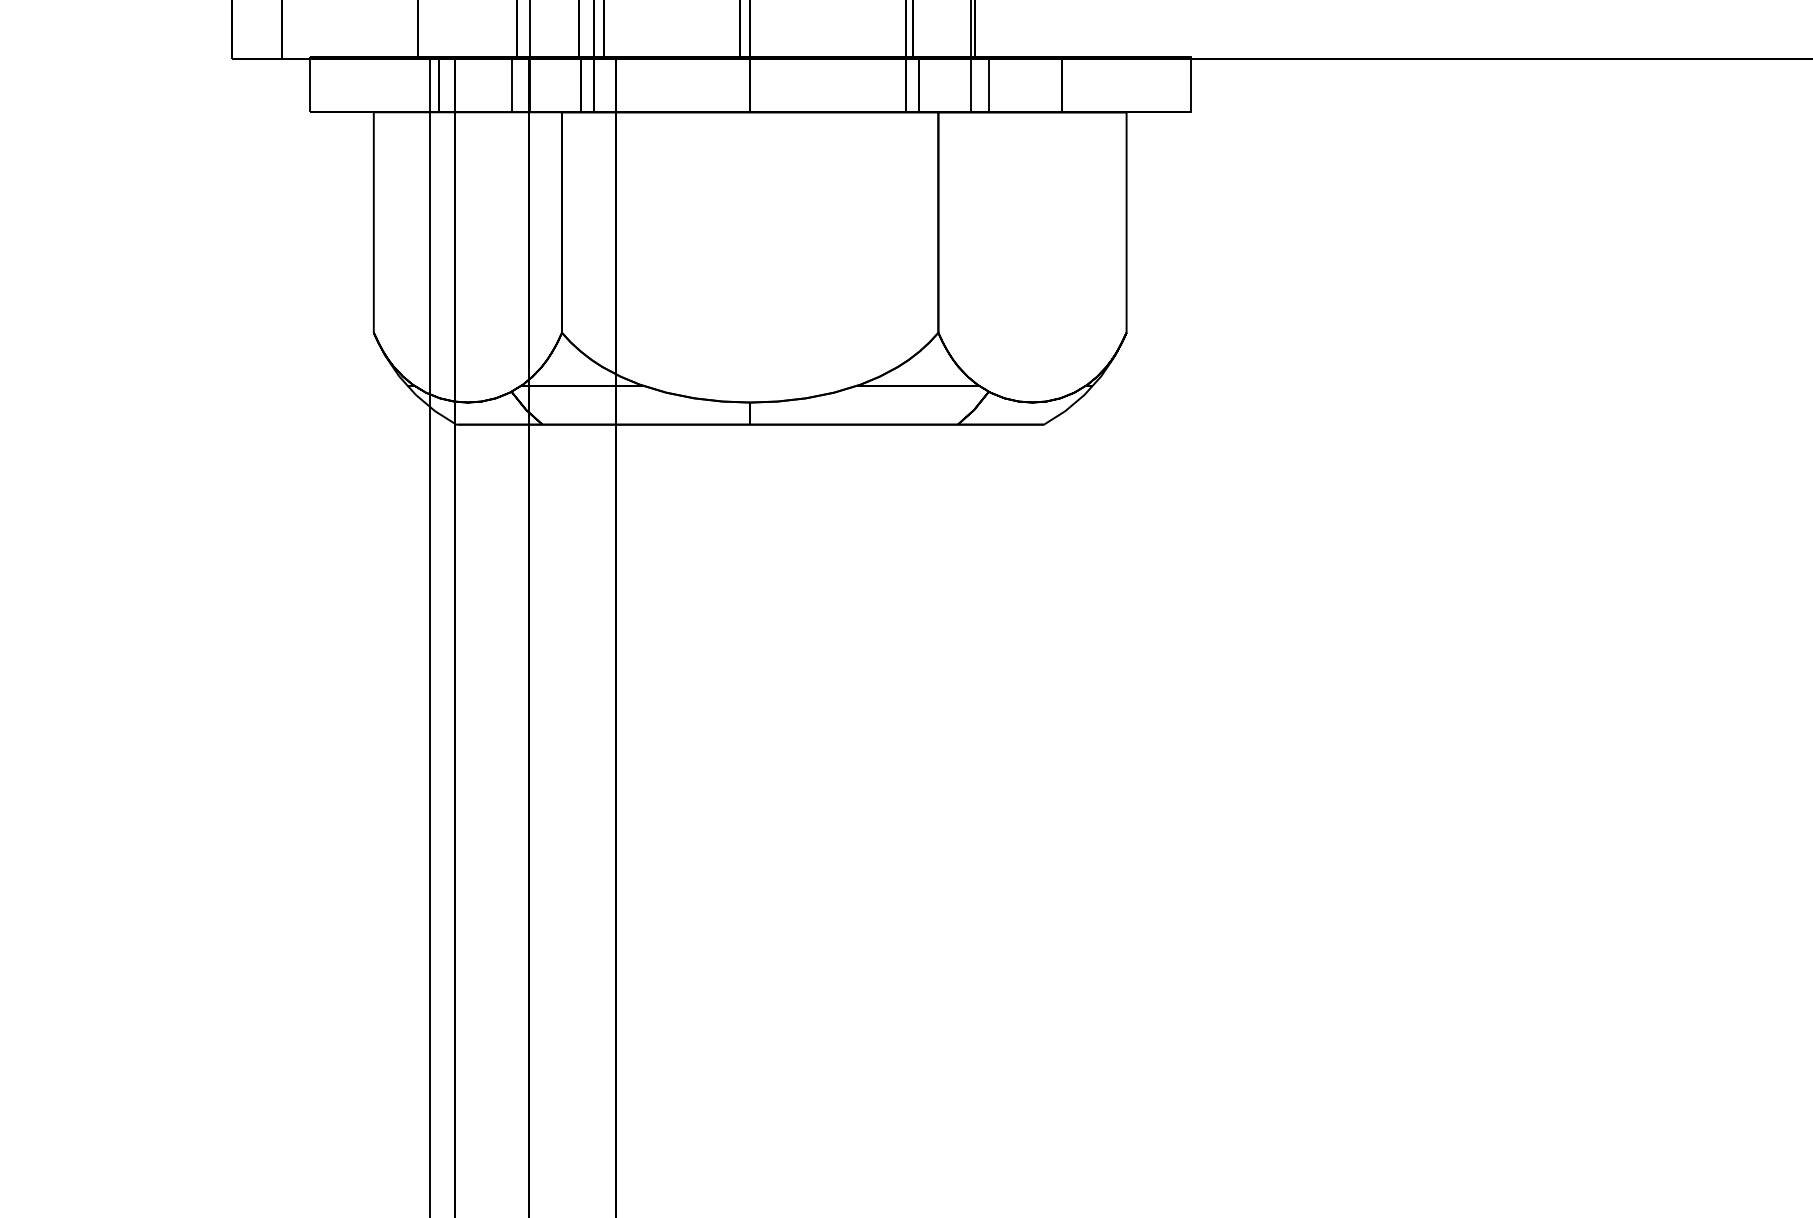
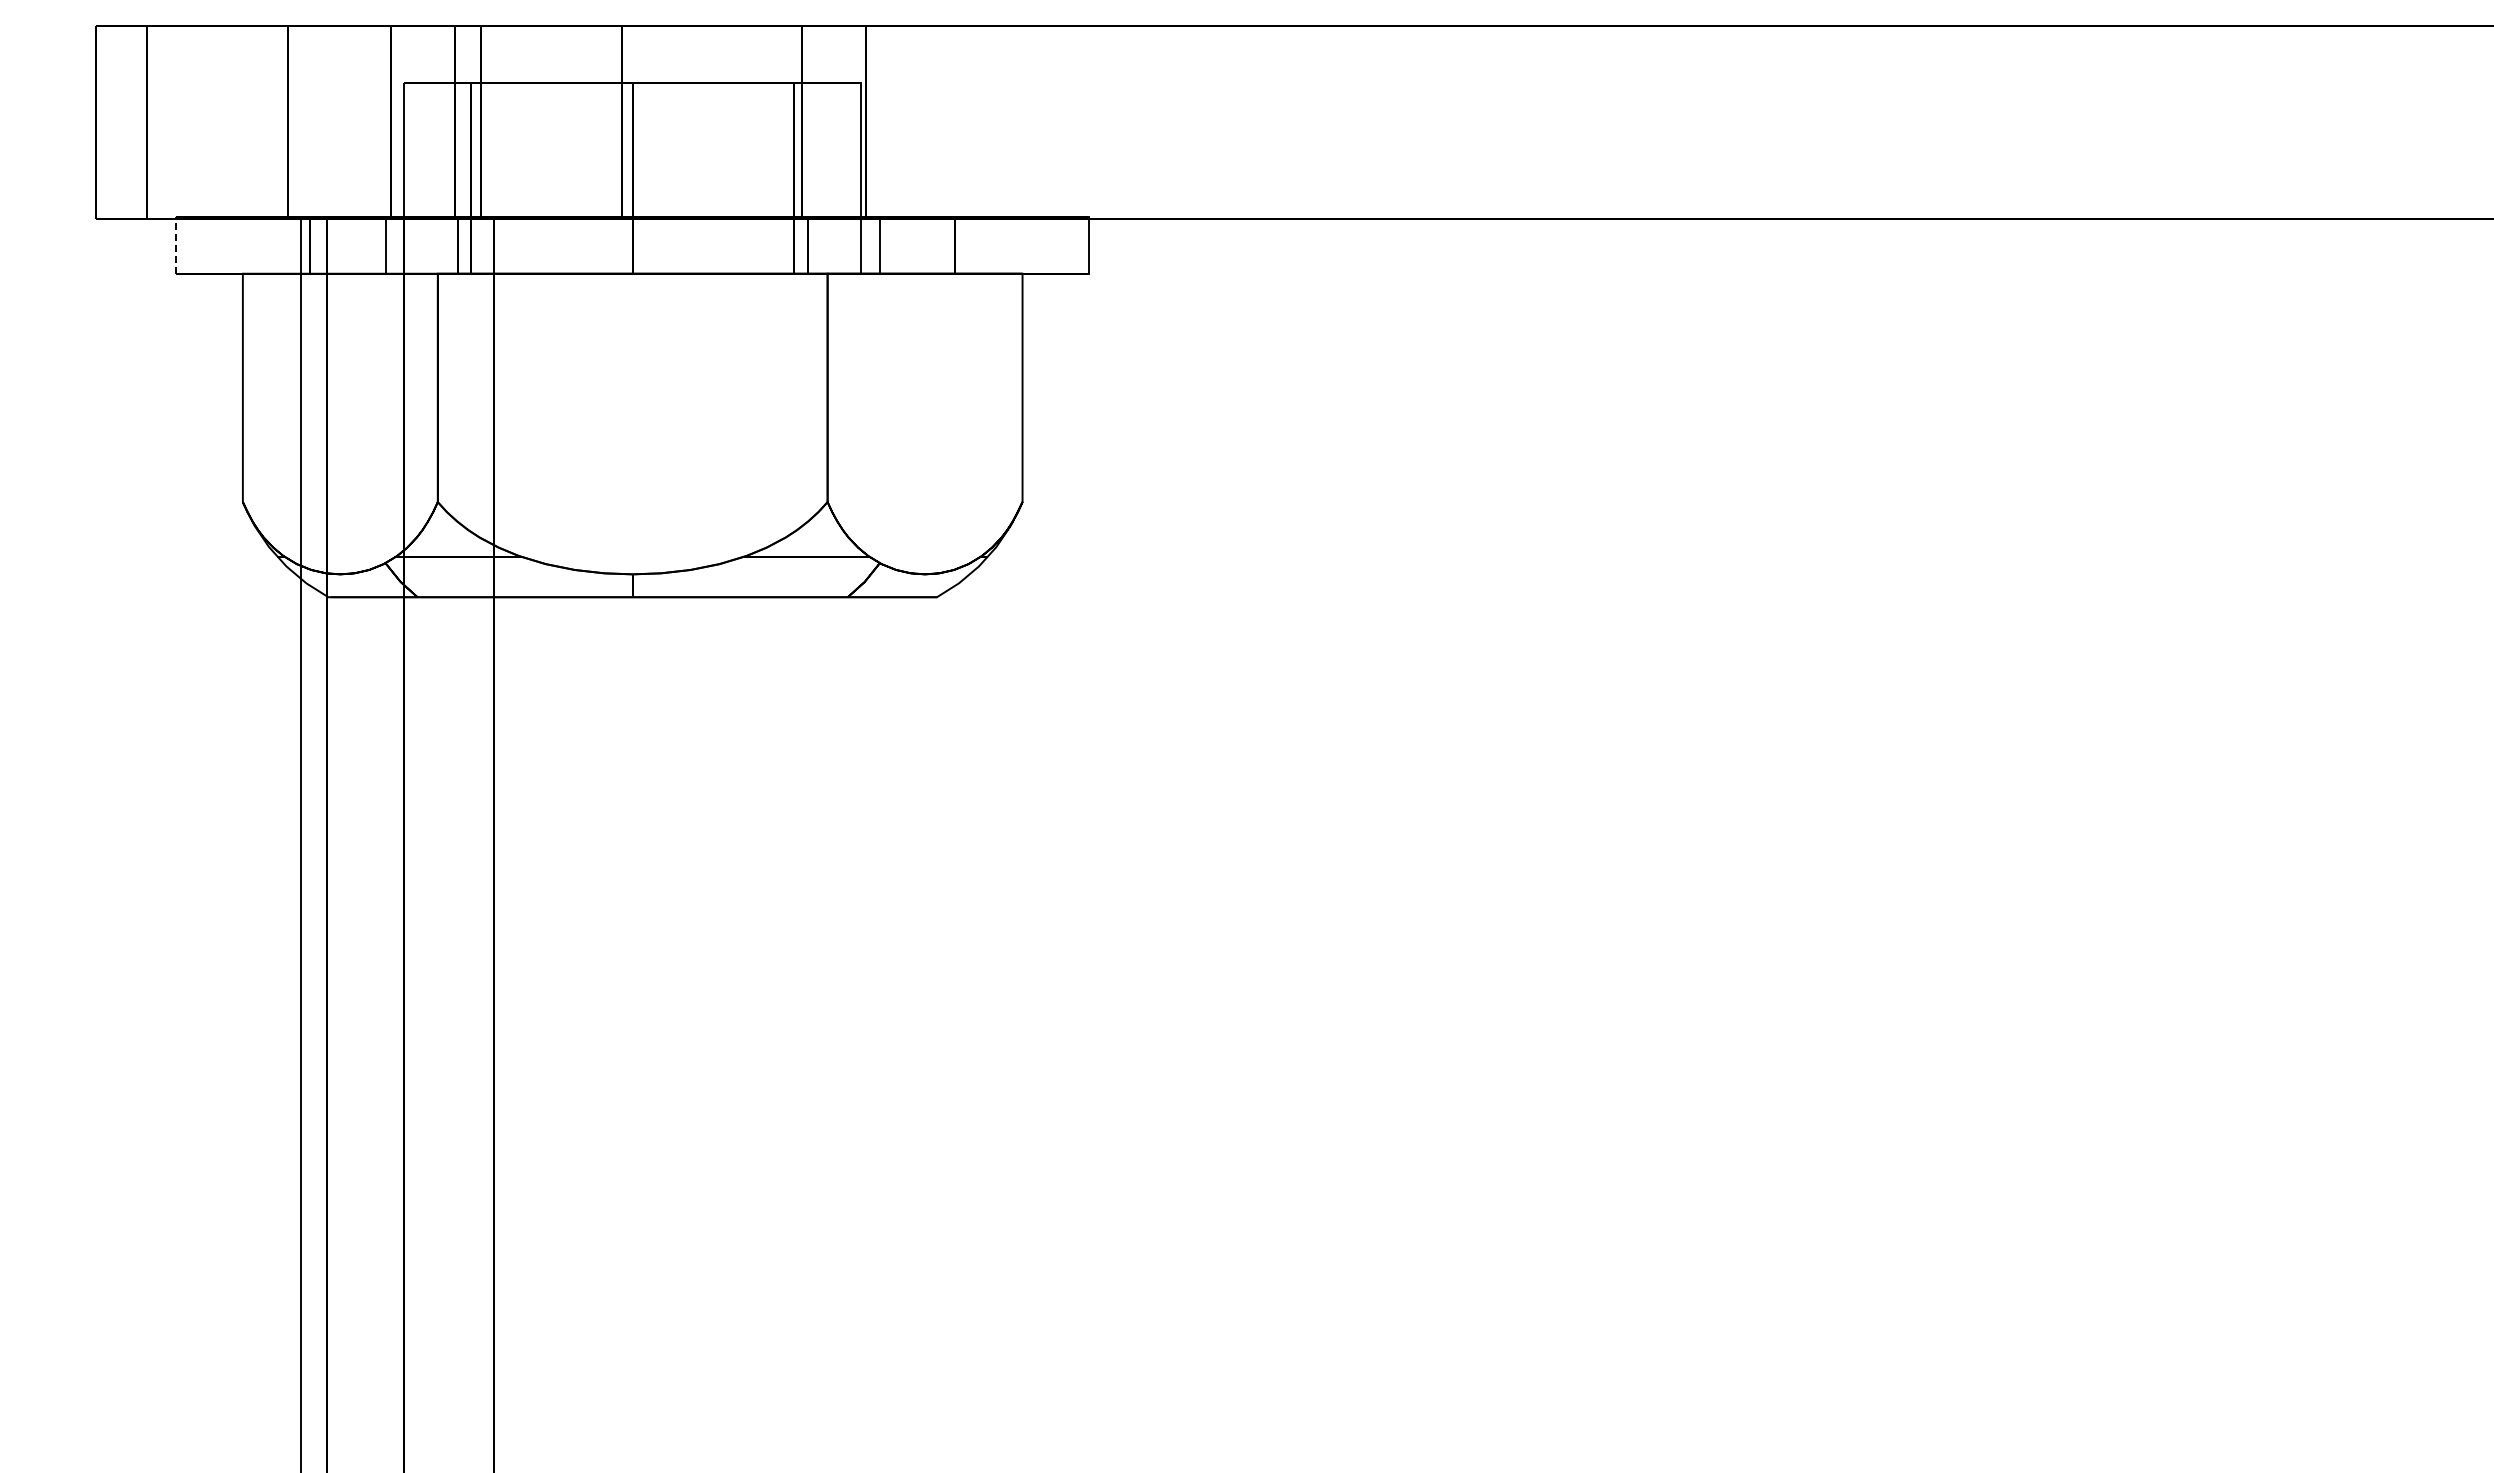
line: (309, 85) -> (176, 245), solid -> dashed

